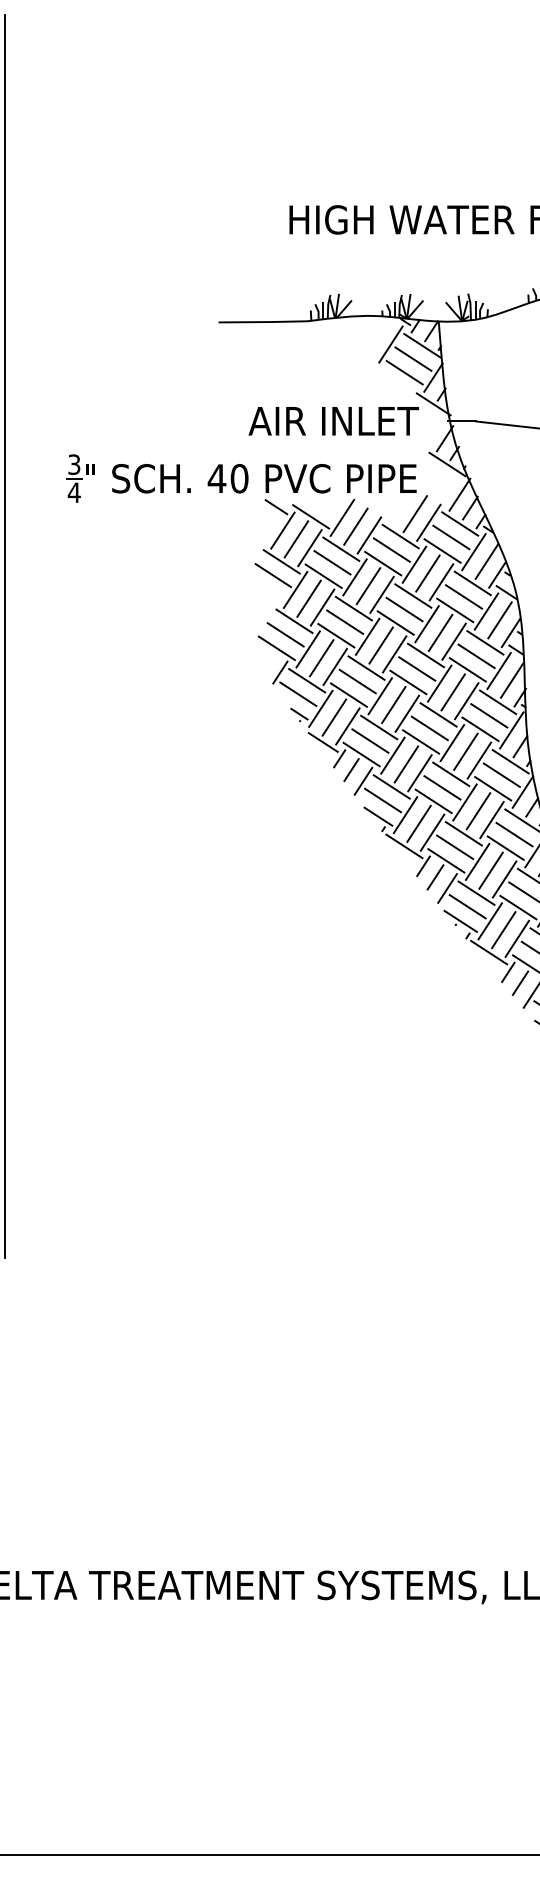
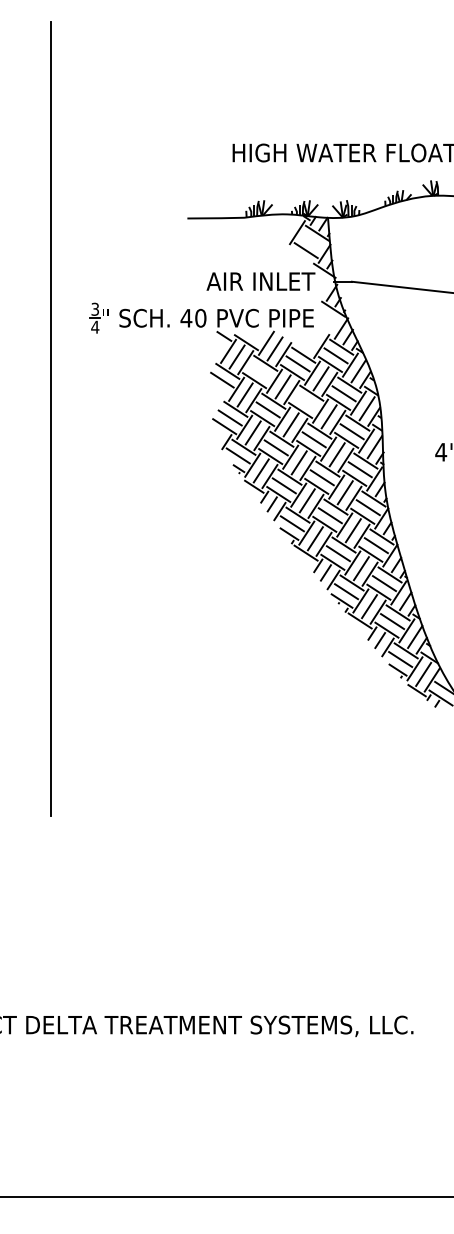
line: (412, 358) -> (311, 241), removed
line: (414, 513) -> (312, 340), removed
line: (331, 562) -> (259, 371), removed
line: (403, 608) -> (305, 401), removed

